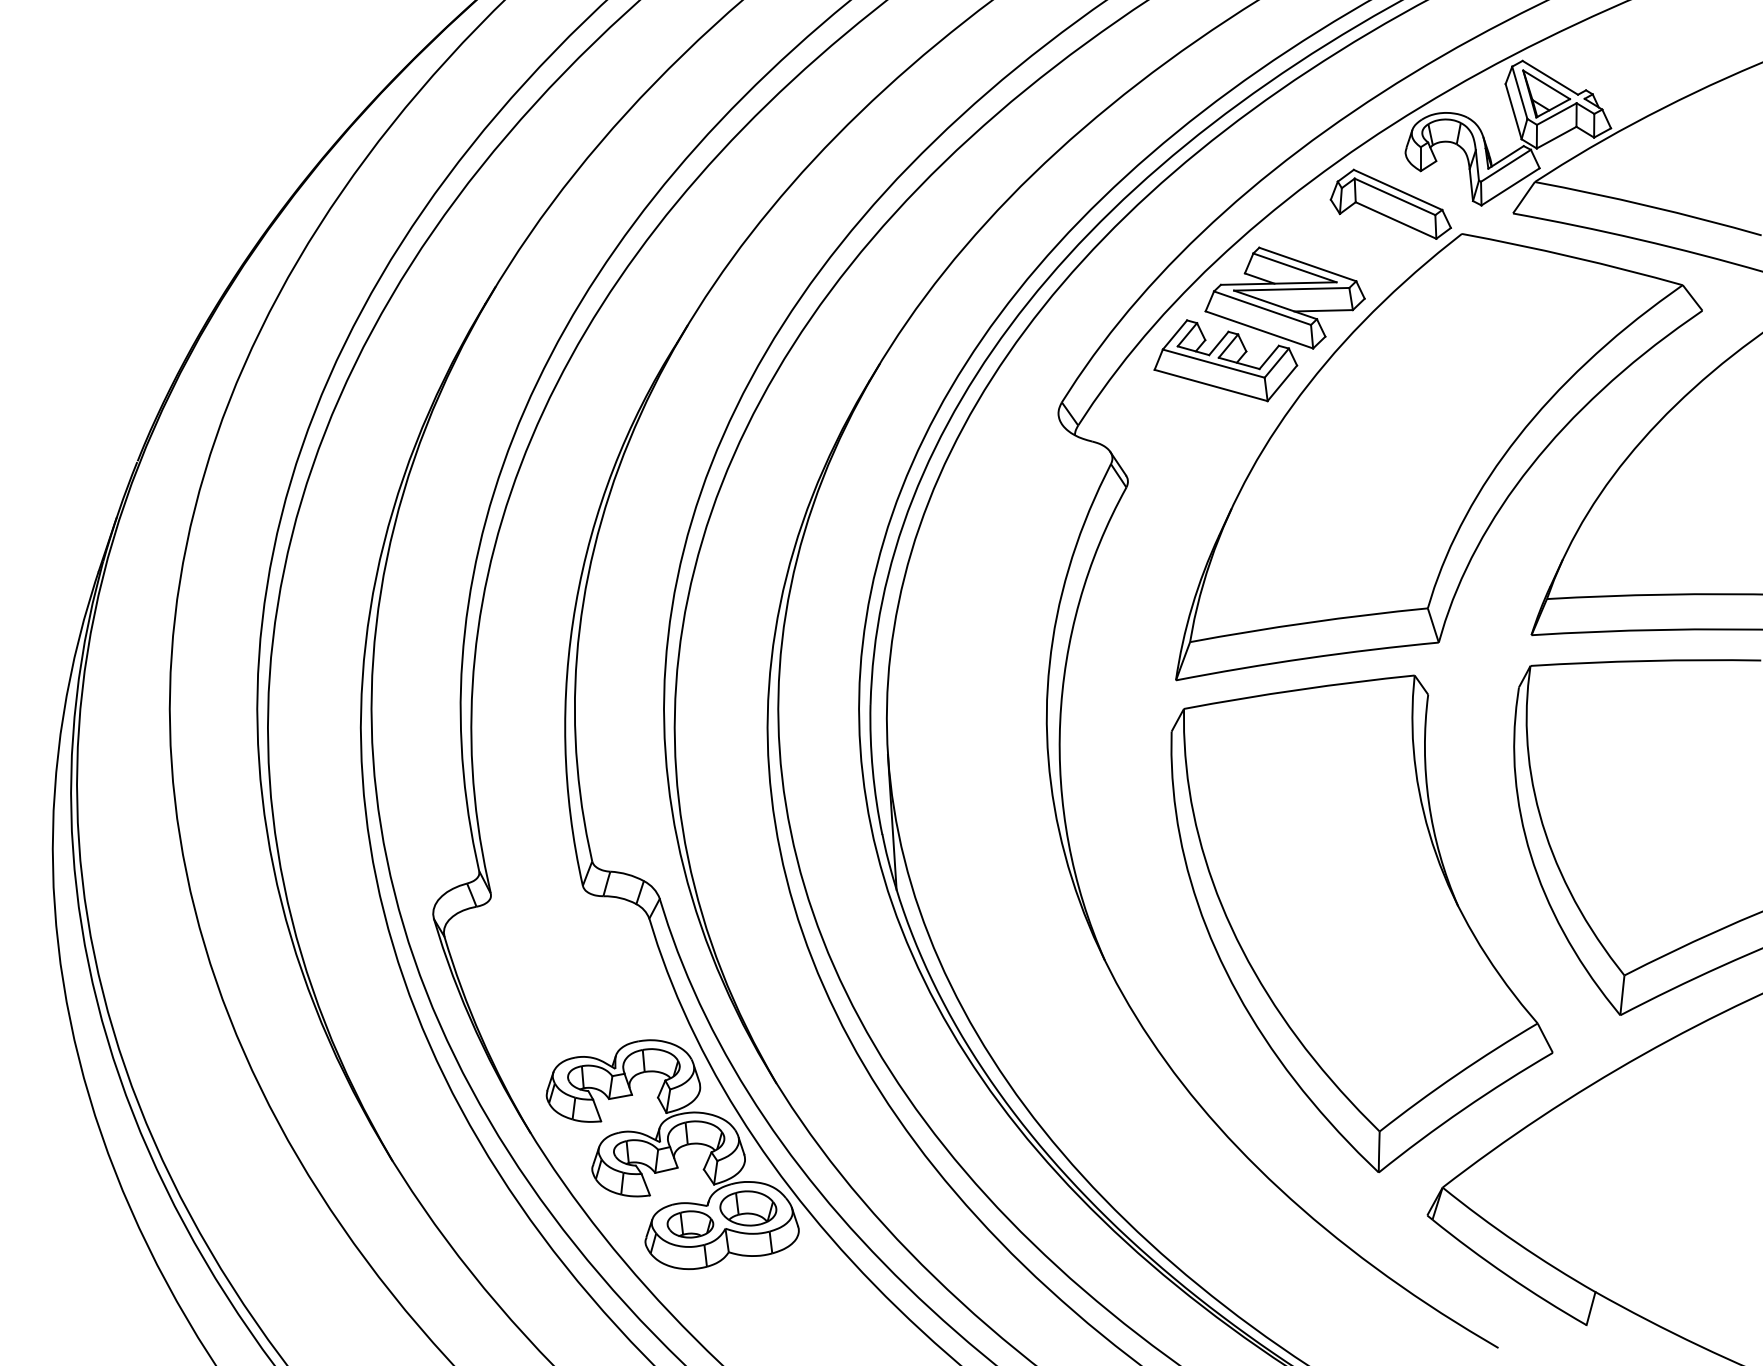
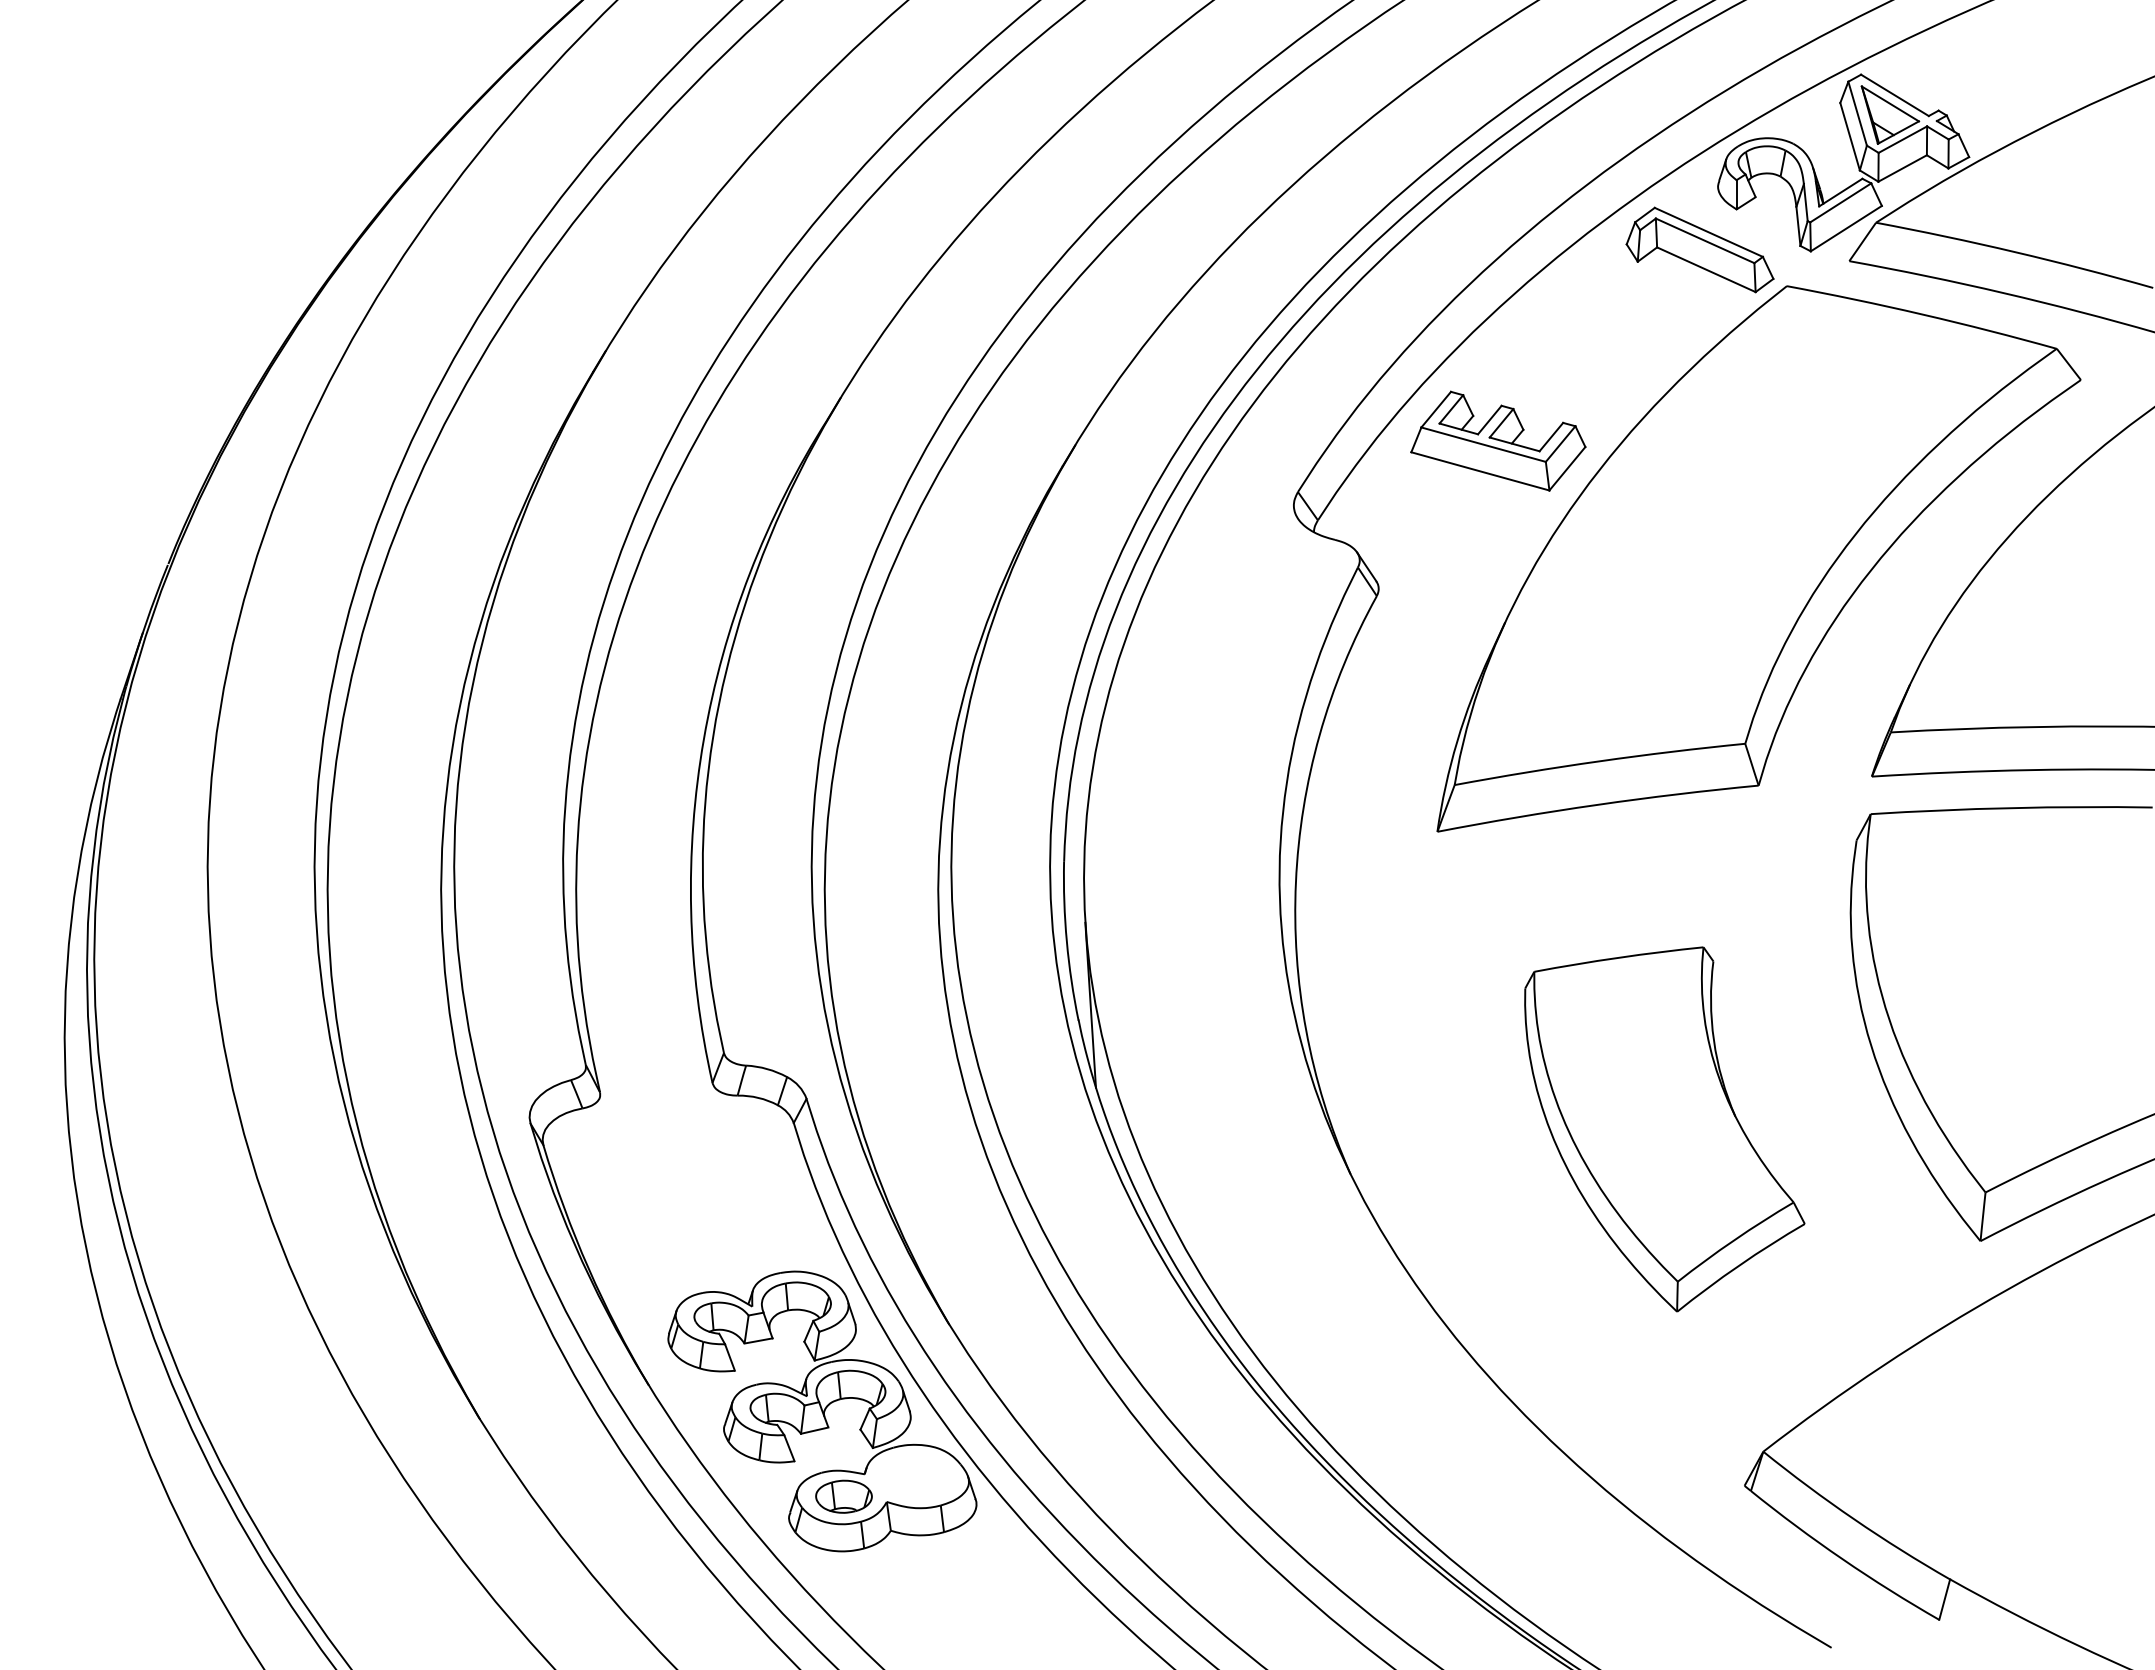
part: (1284, 298) -> (1570, 364), removed
part: (1361, 923) -> (1664, 1129), size x0.6
part: (748, 1207) -> (914, 1476), removed

